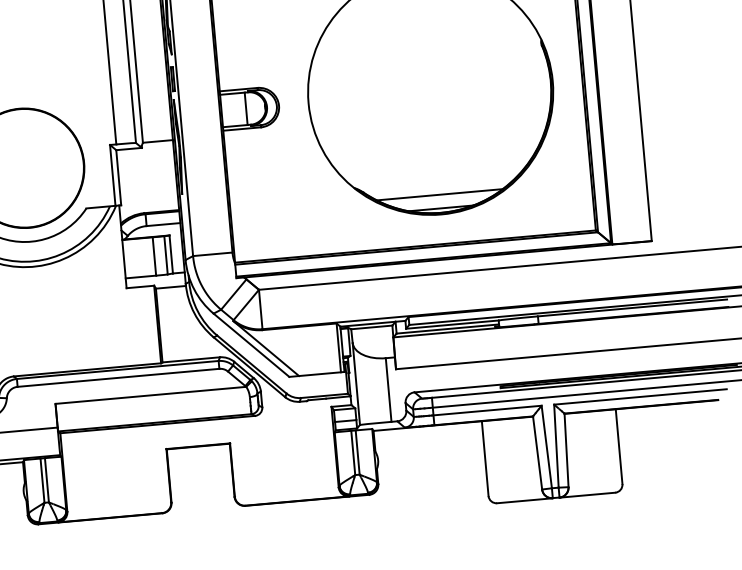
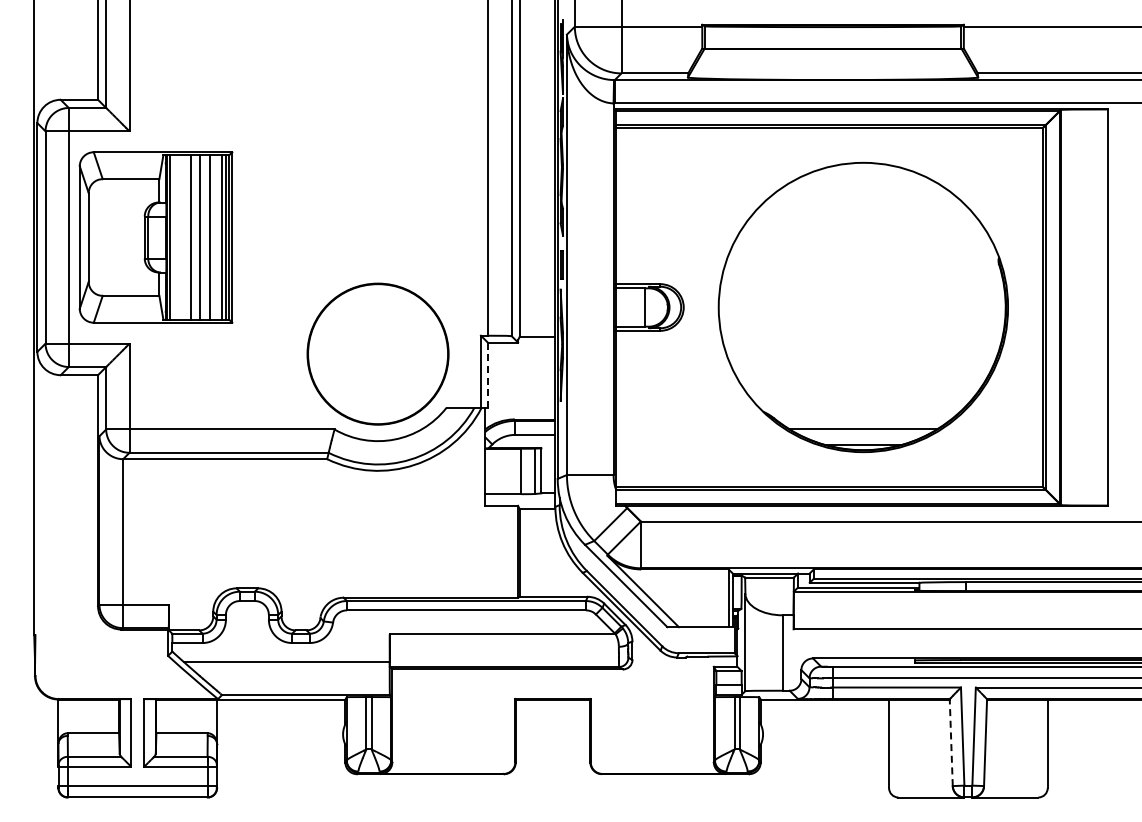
line: (118, 178) -> (487, 375), solid -> dashed
line: (537, 452) -> (951, 742), solid -> dashed

